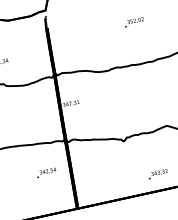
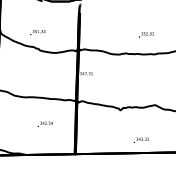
text: (134, 21) -> (146, 34), moved
text: (45, 172) -> (44, 123), moved

